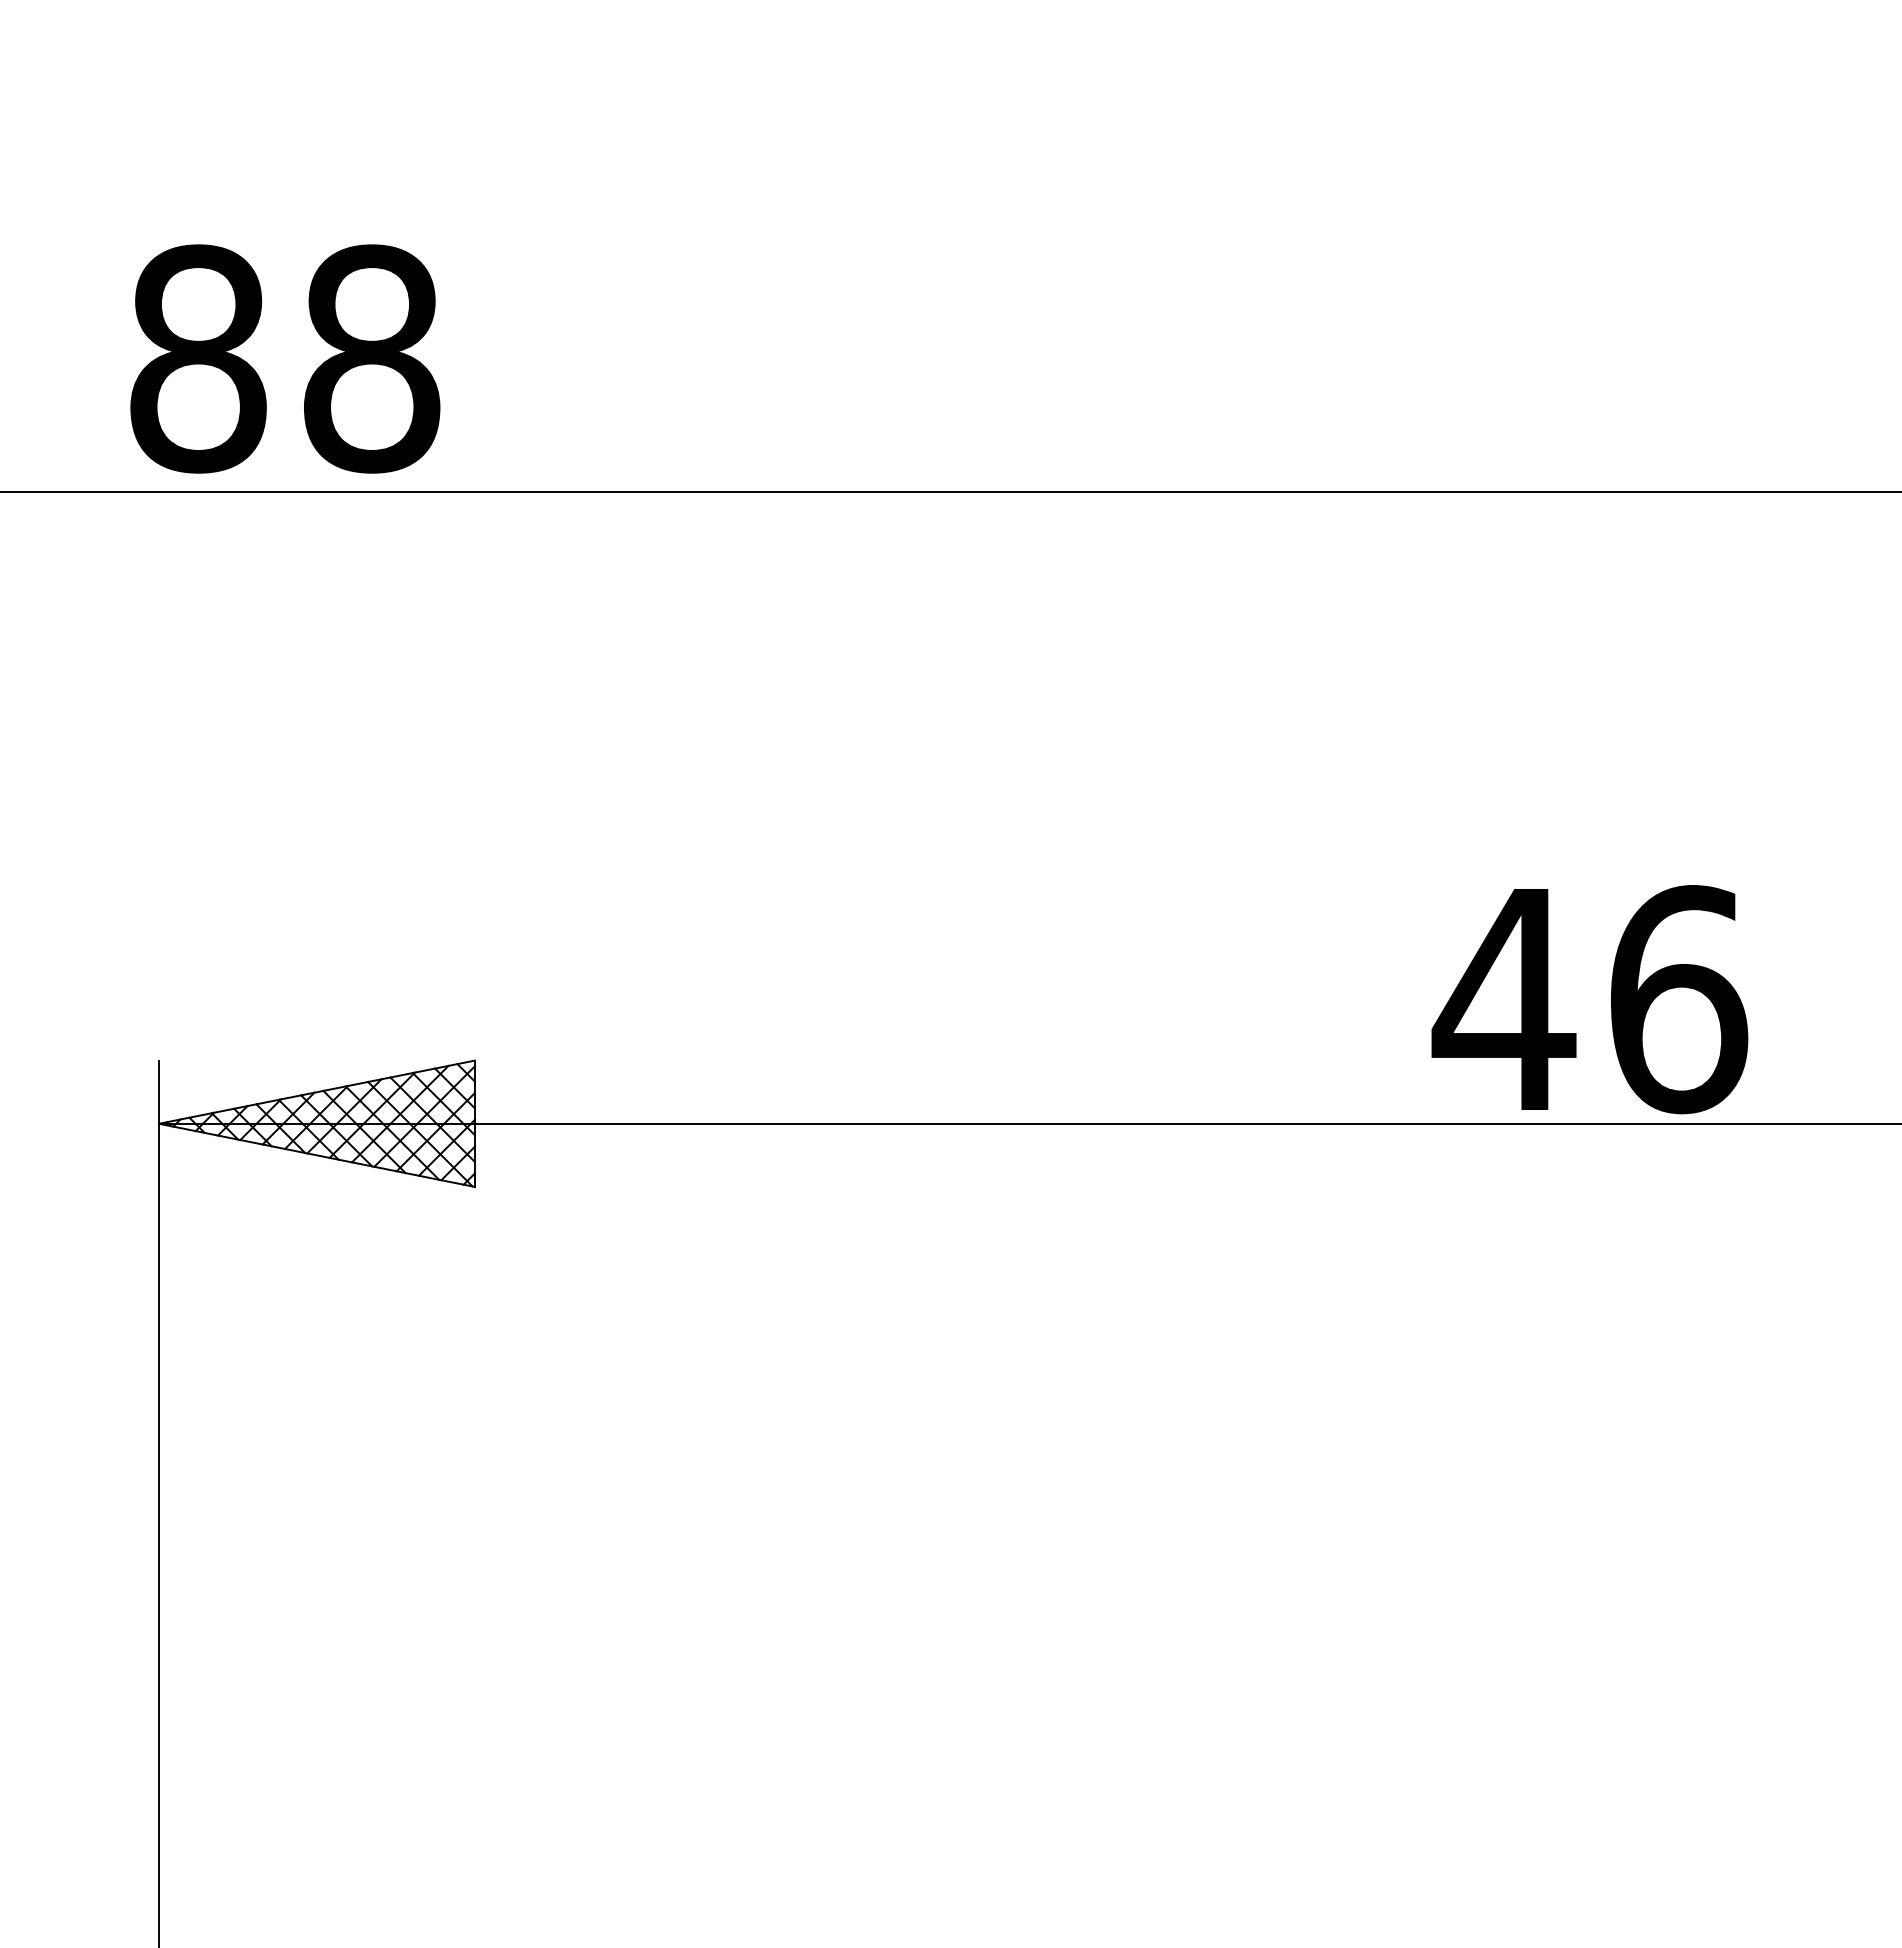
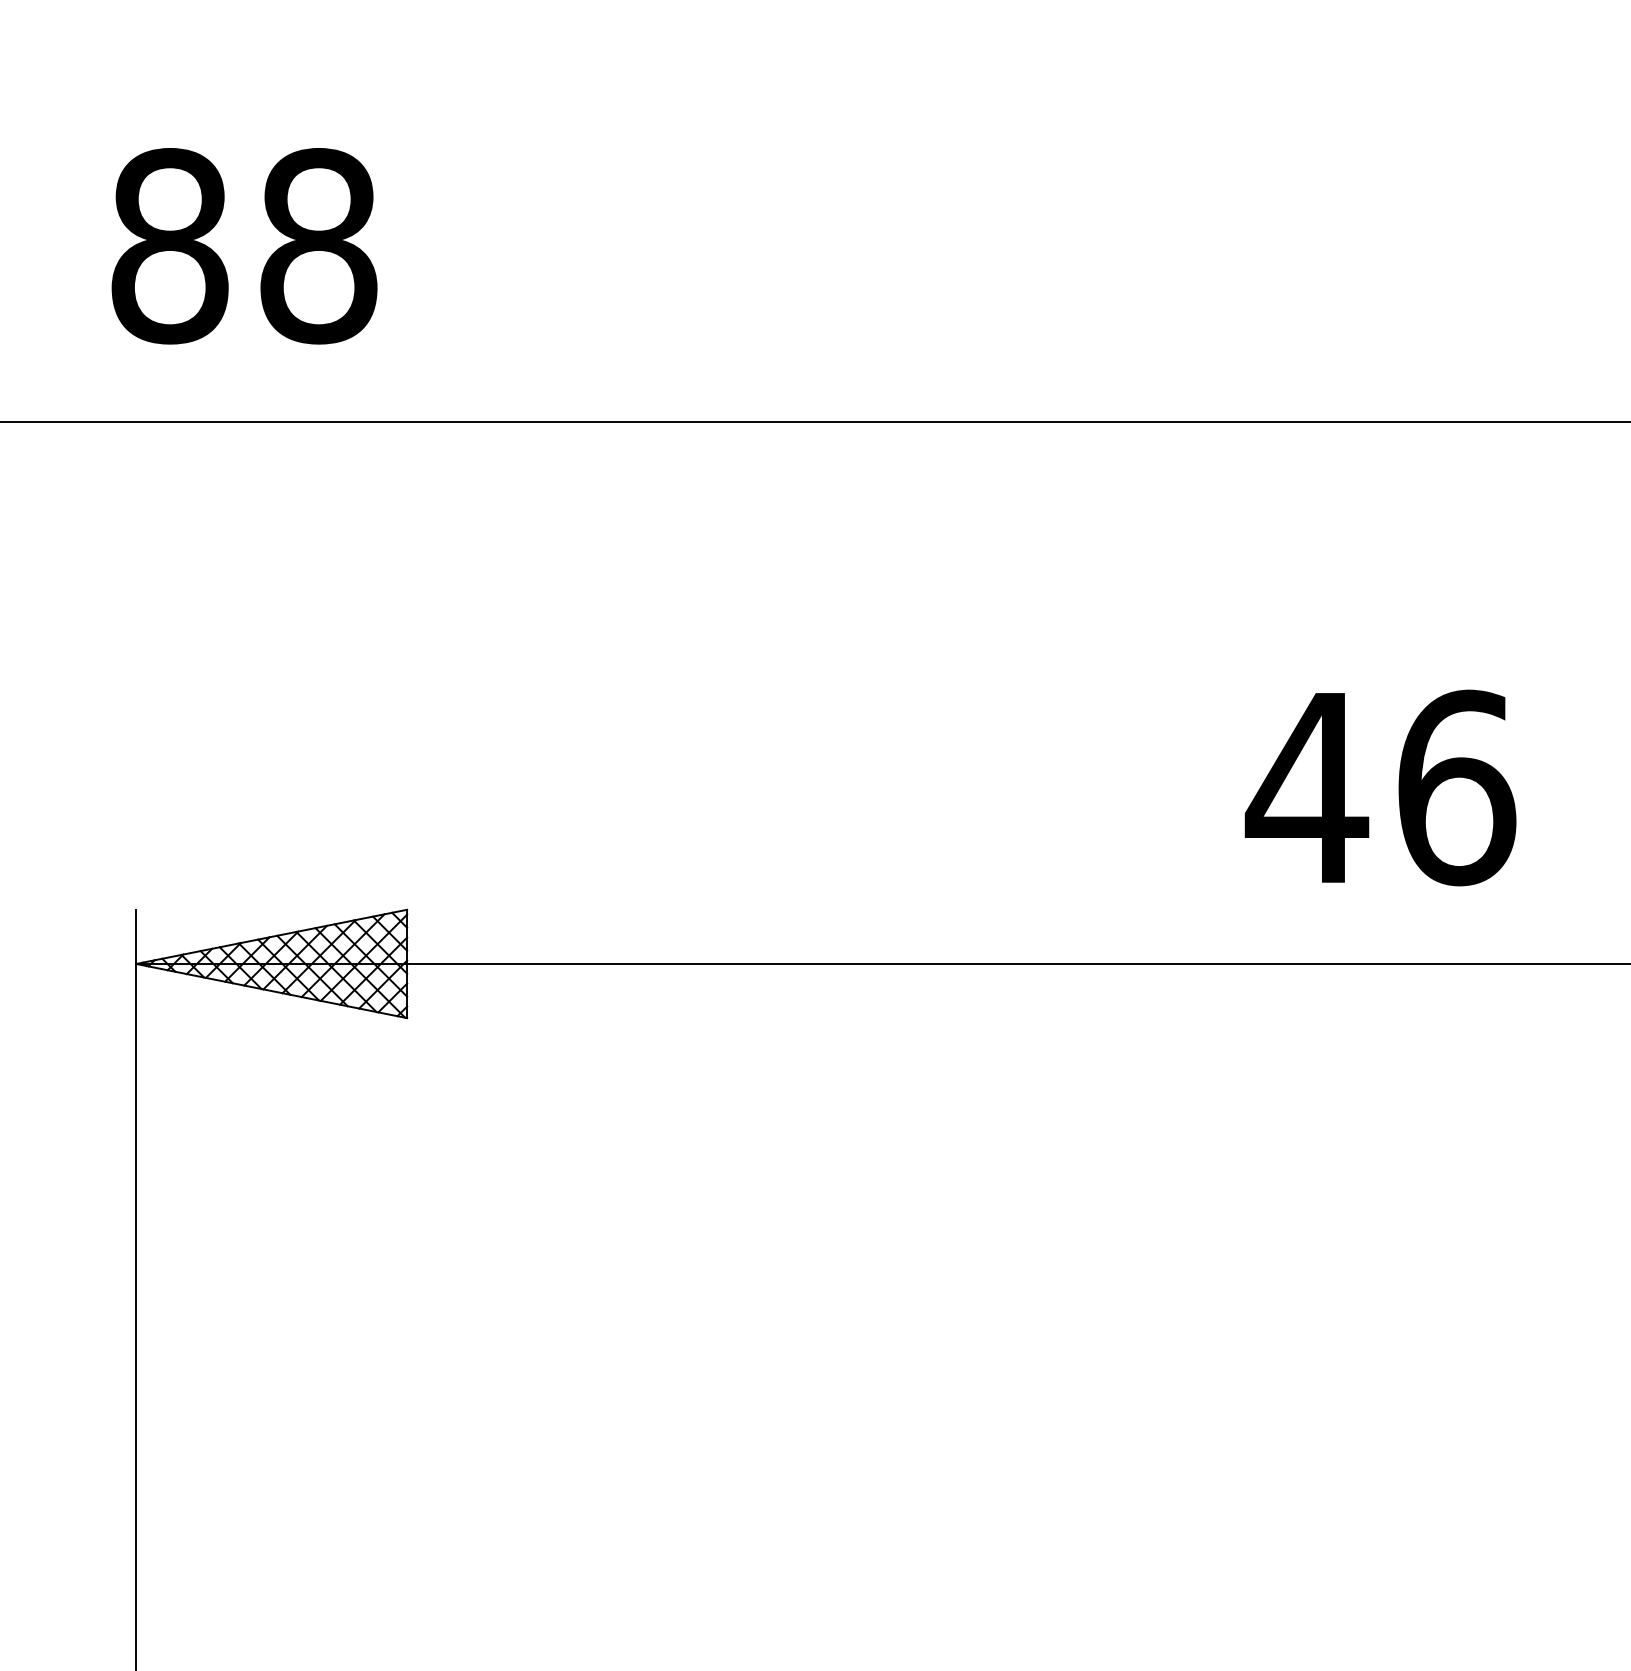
text: (285, 358) -> (244, 245), moved
text: (1589, 999) -> (1380, 787), moved

